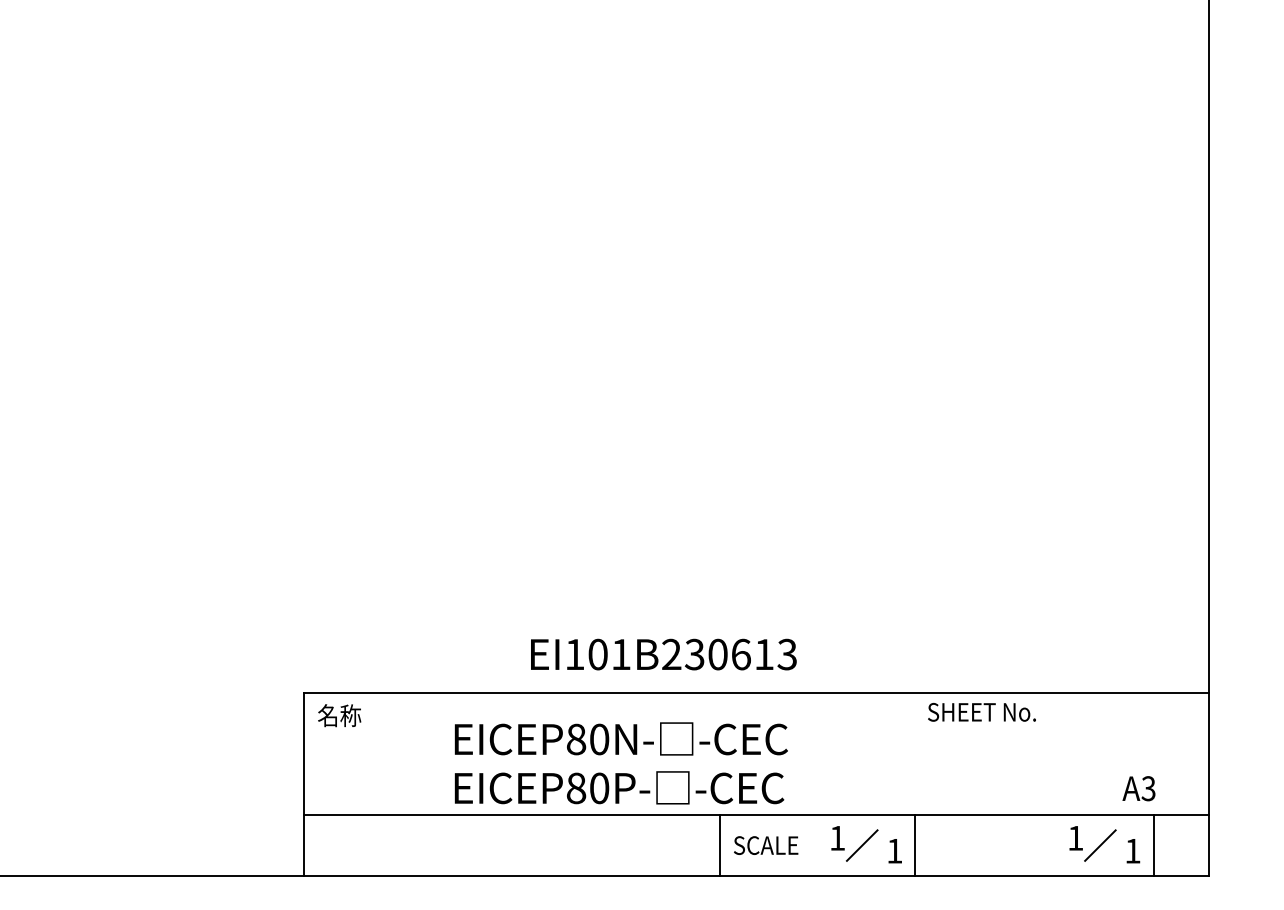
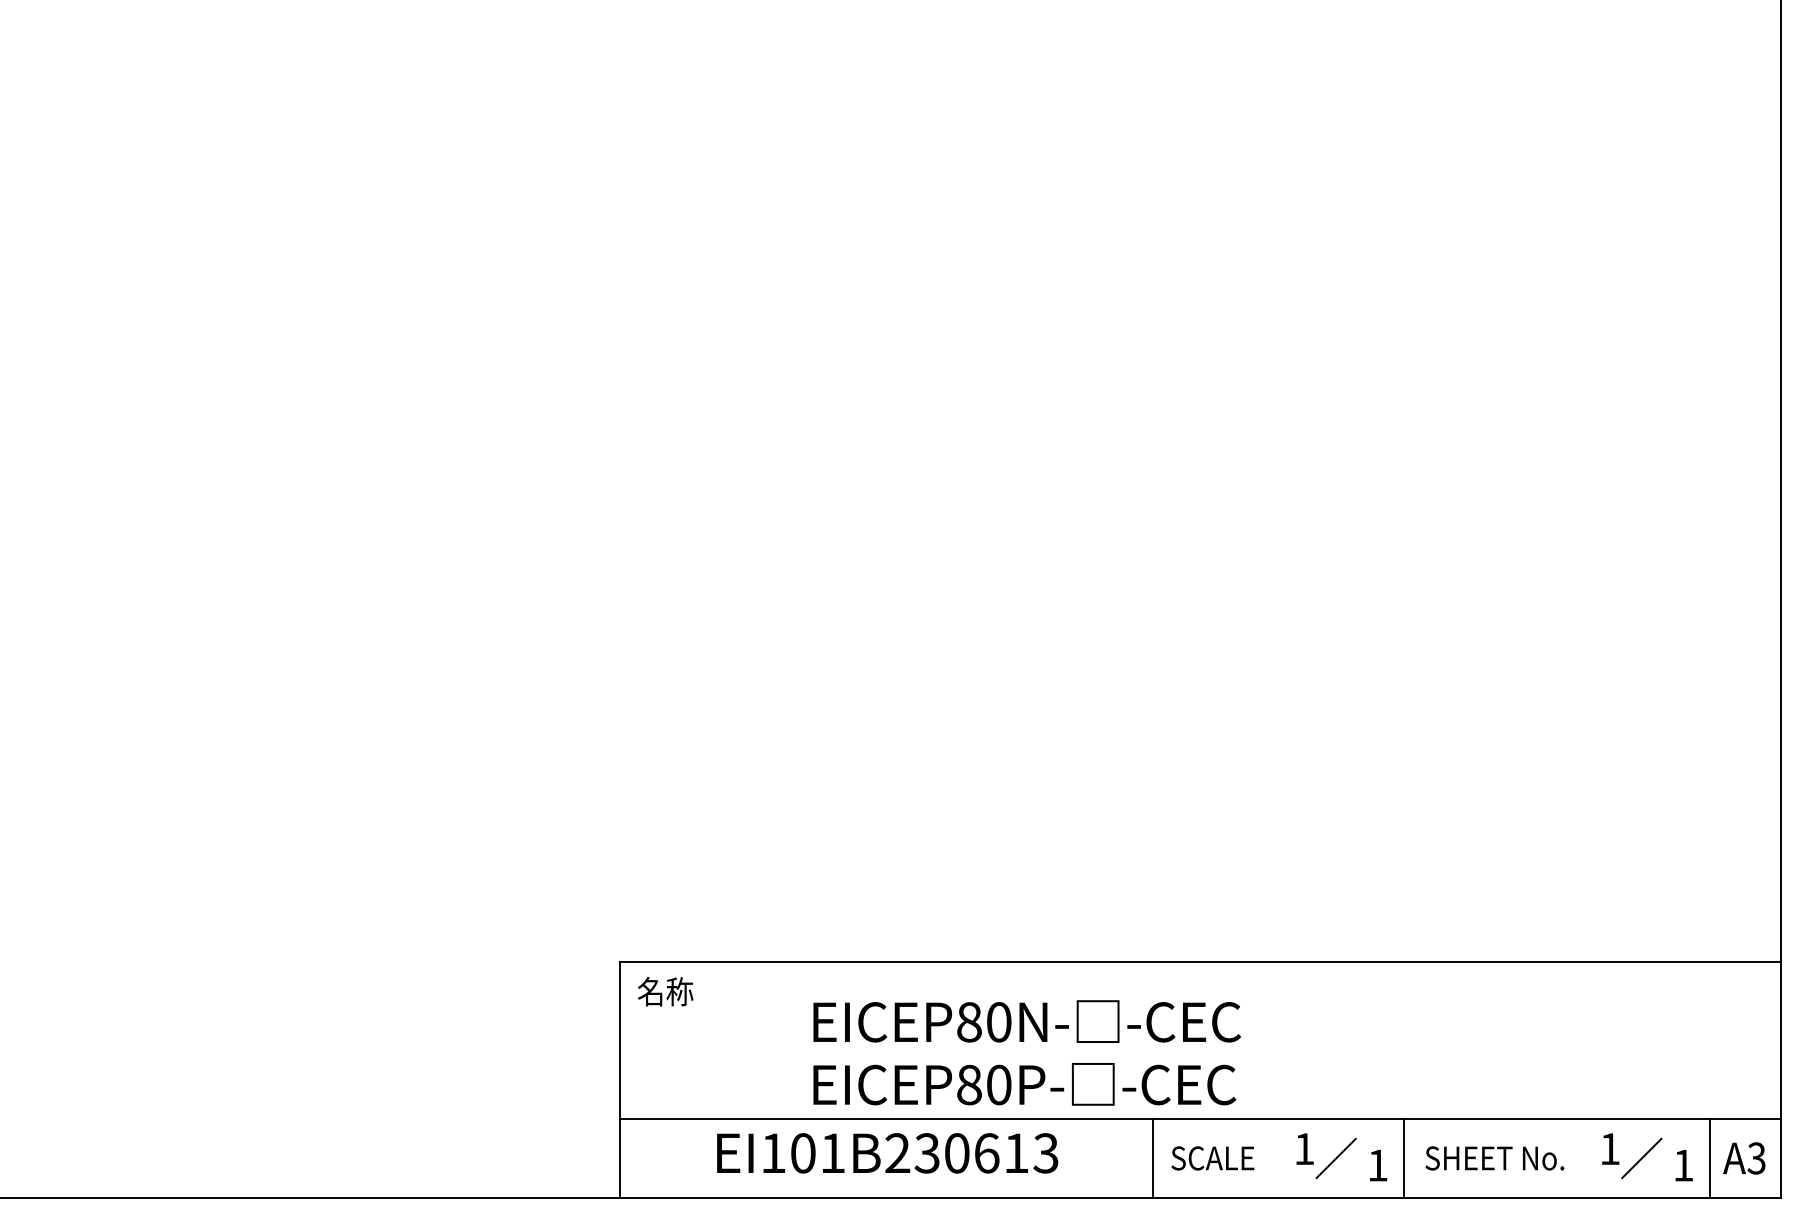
text: (663, 654) -> (887, 1153), moved
text: (981, 712) -> (1494, 1158), moved
text: (1139, 788) -> (1744, 1158), moved

